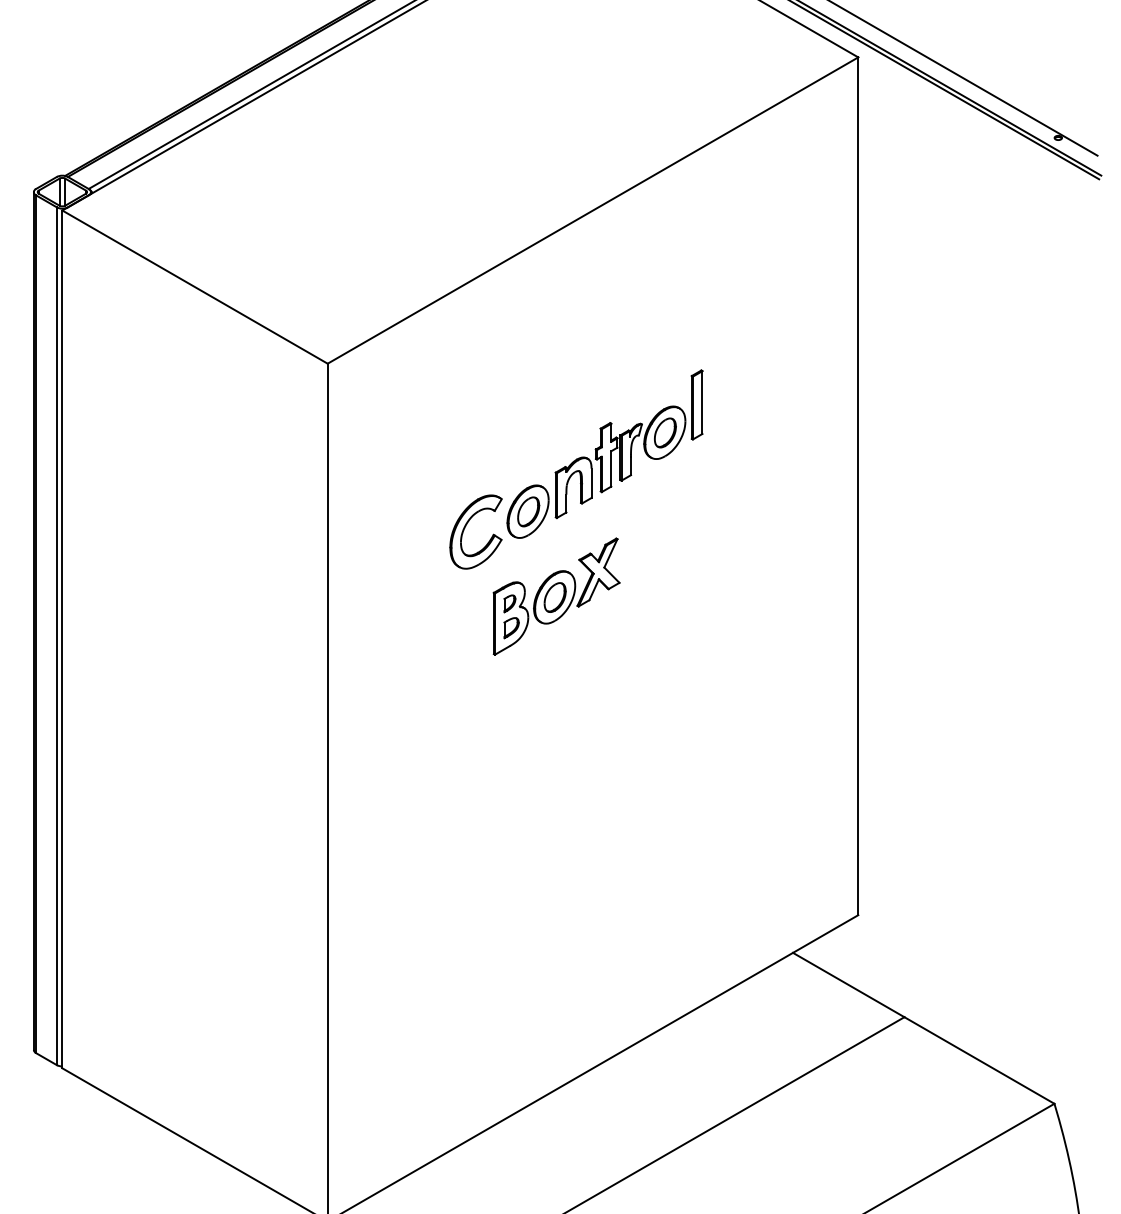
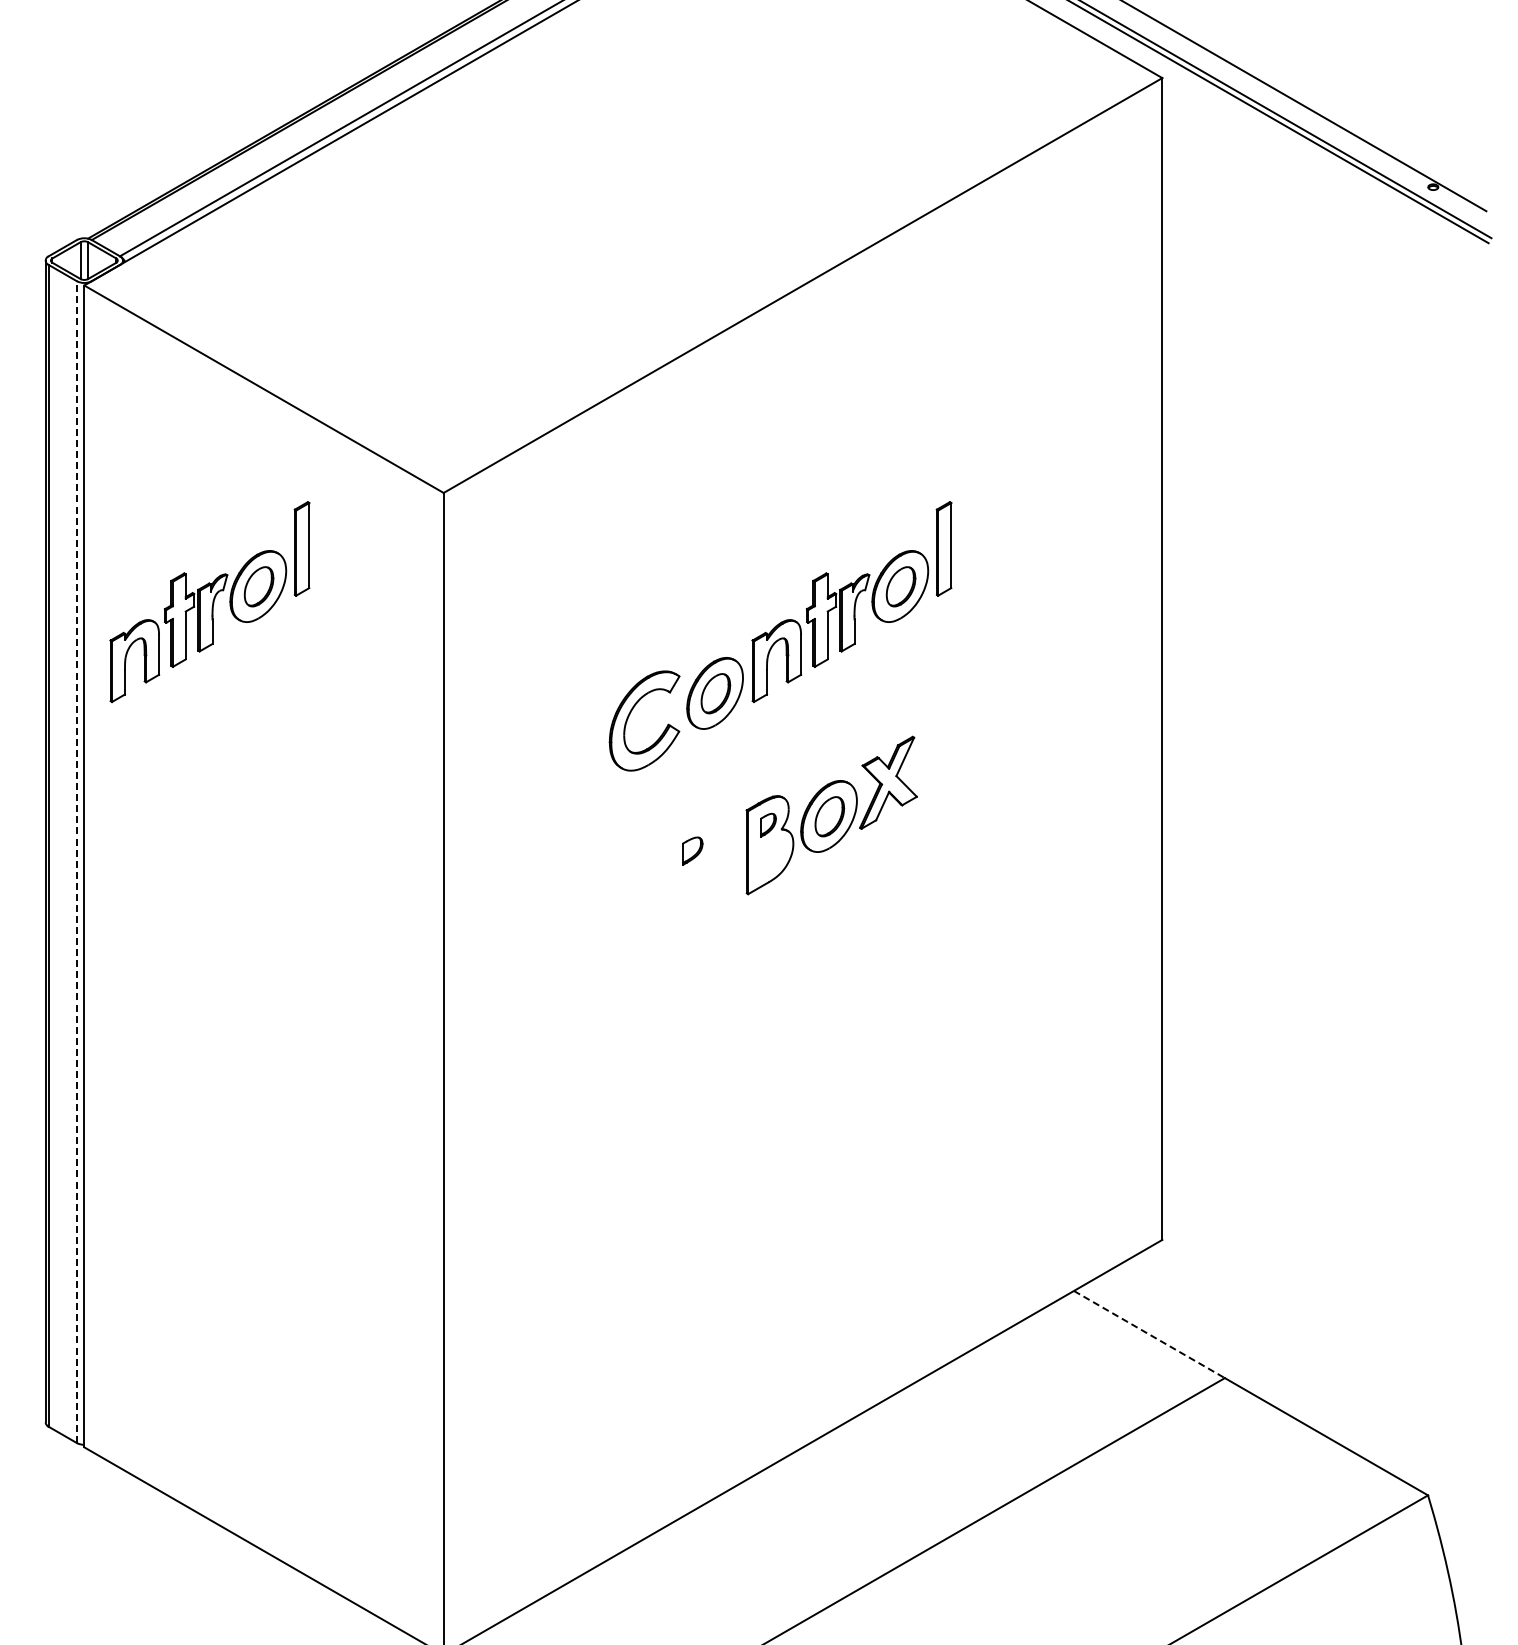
part: (154, 443) -> (209, 601), added
part: (556, 596) -> (831, 815), moved
line: (56, 636) -> (76, 862), solid -> dashed
line: (848, 985) -> (1149, 1334), solid -> dashed

